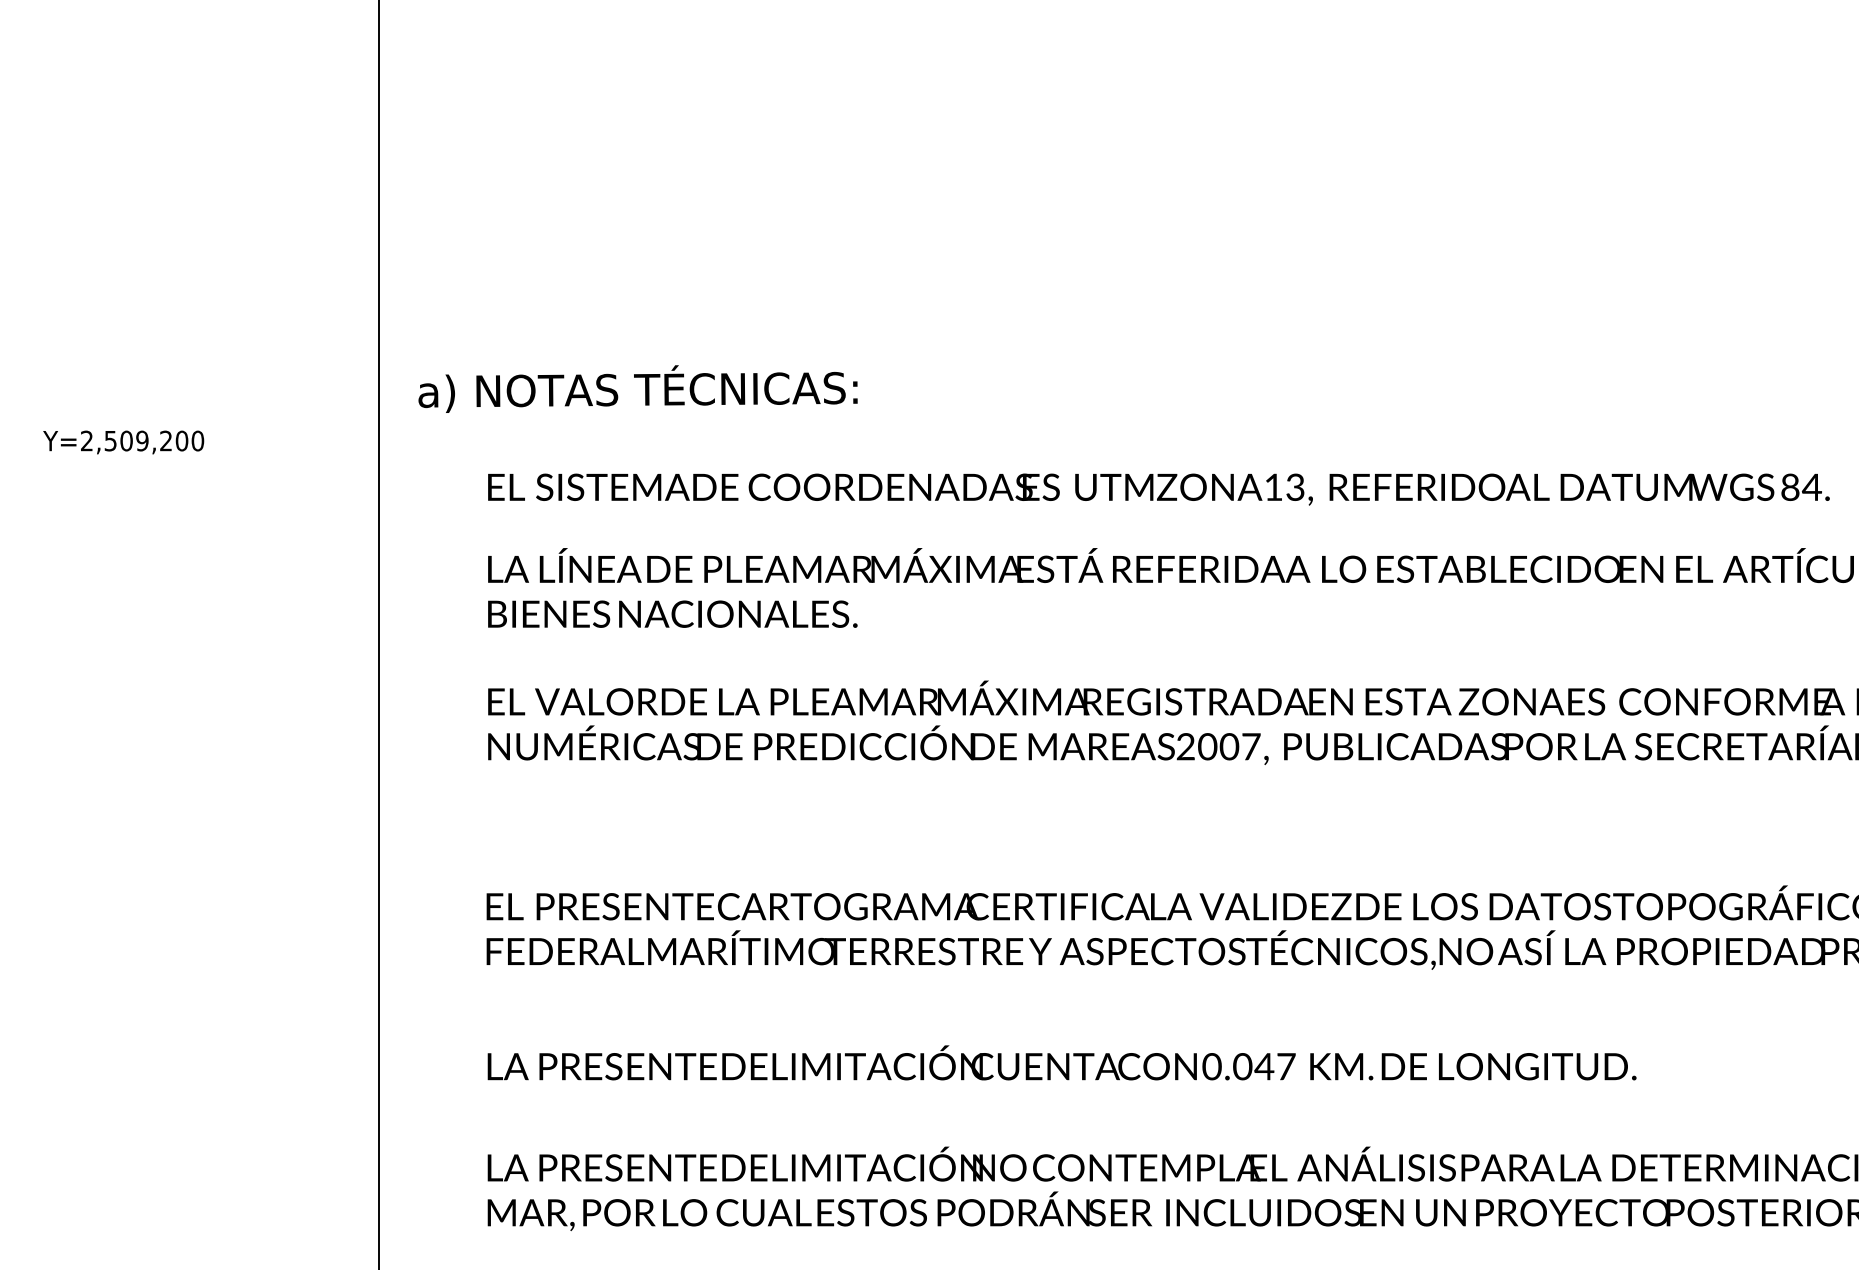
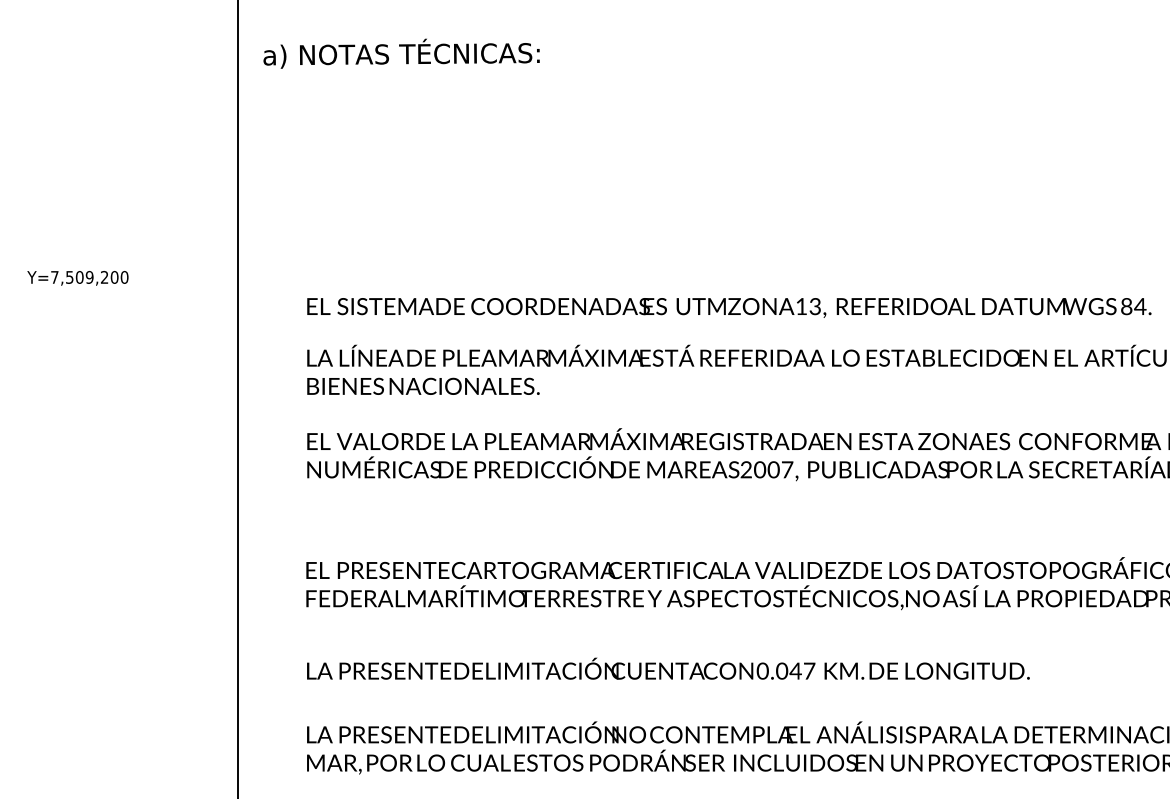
text: (637, 388) -> (401, 53), moved
text: (86, 439) -> (54, 276), Y=2,509,200 -> Y=7,509,200

